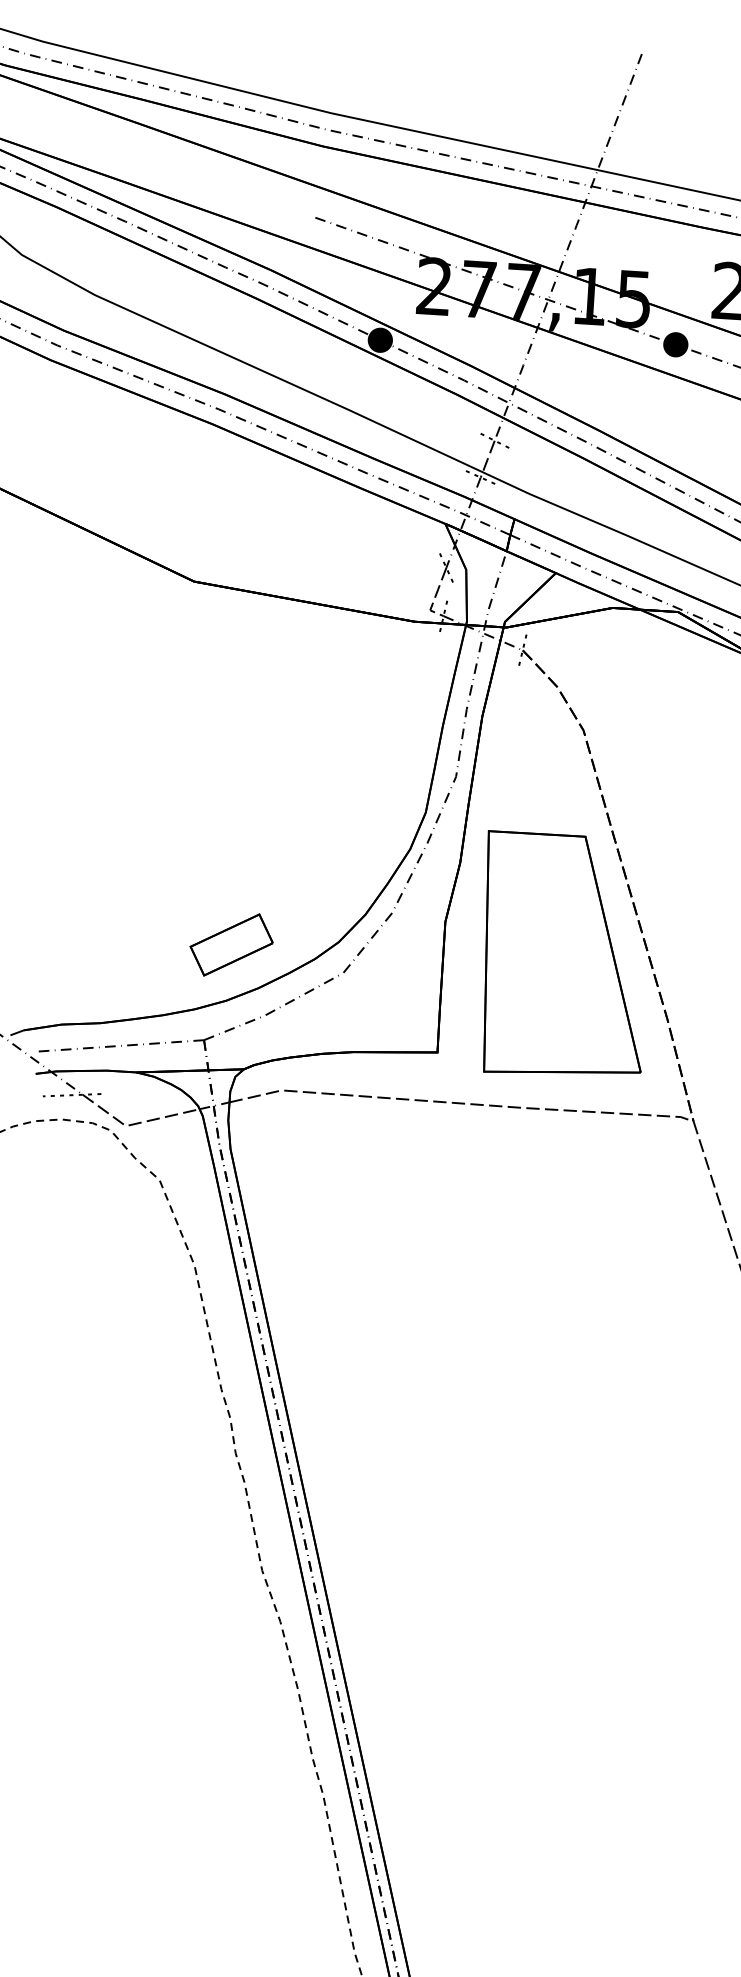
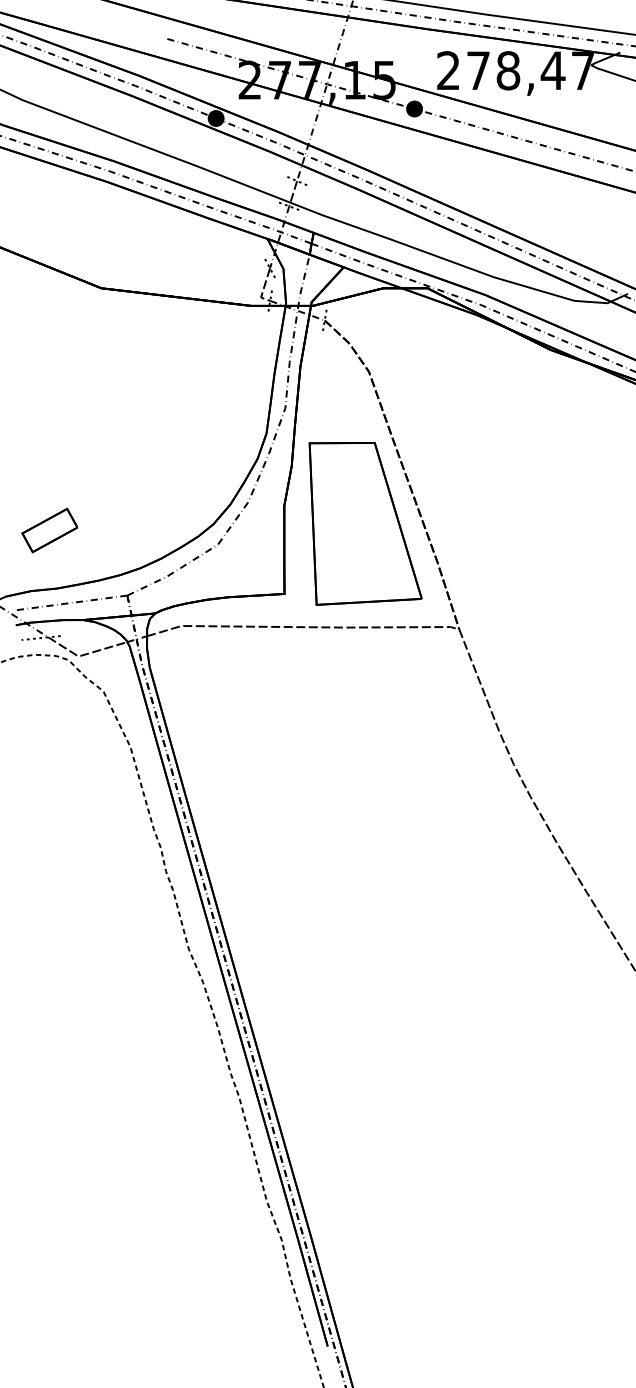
part: (231, 944) -> (49, 530), moved

